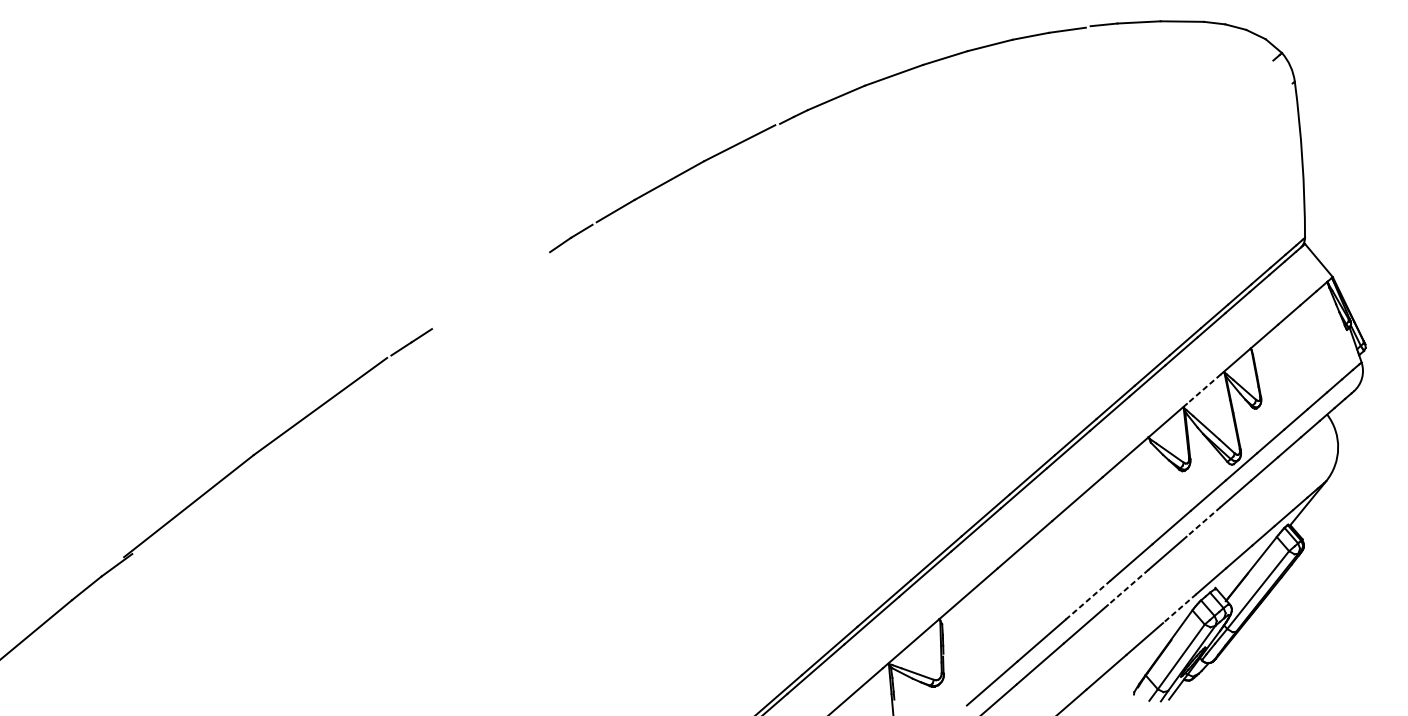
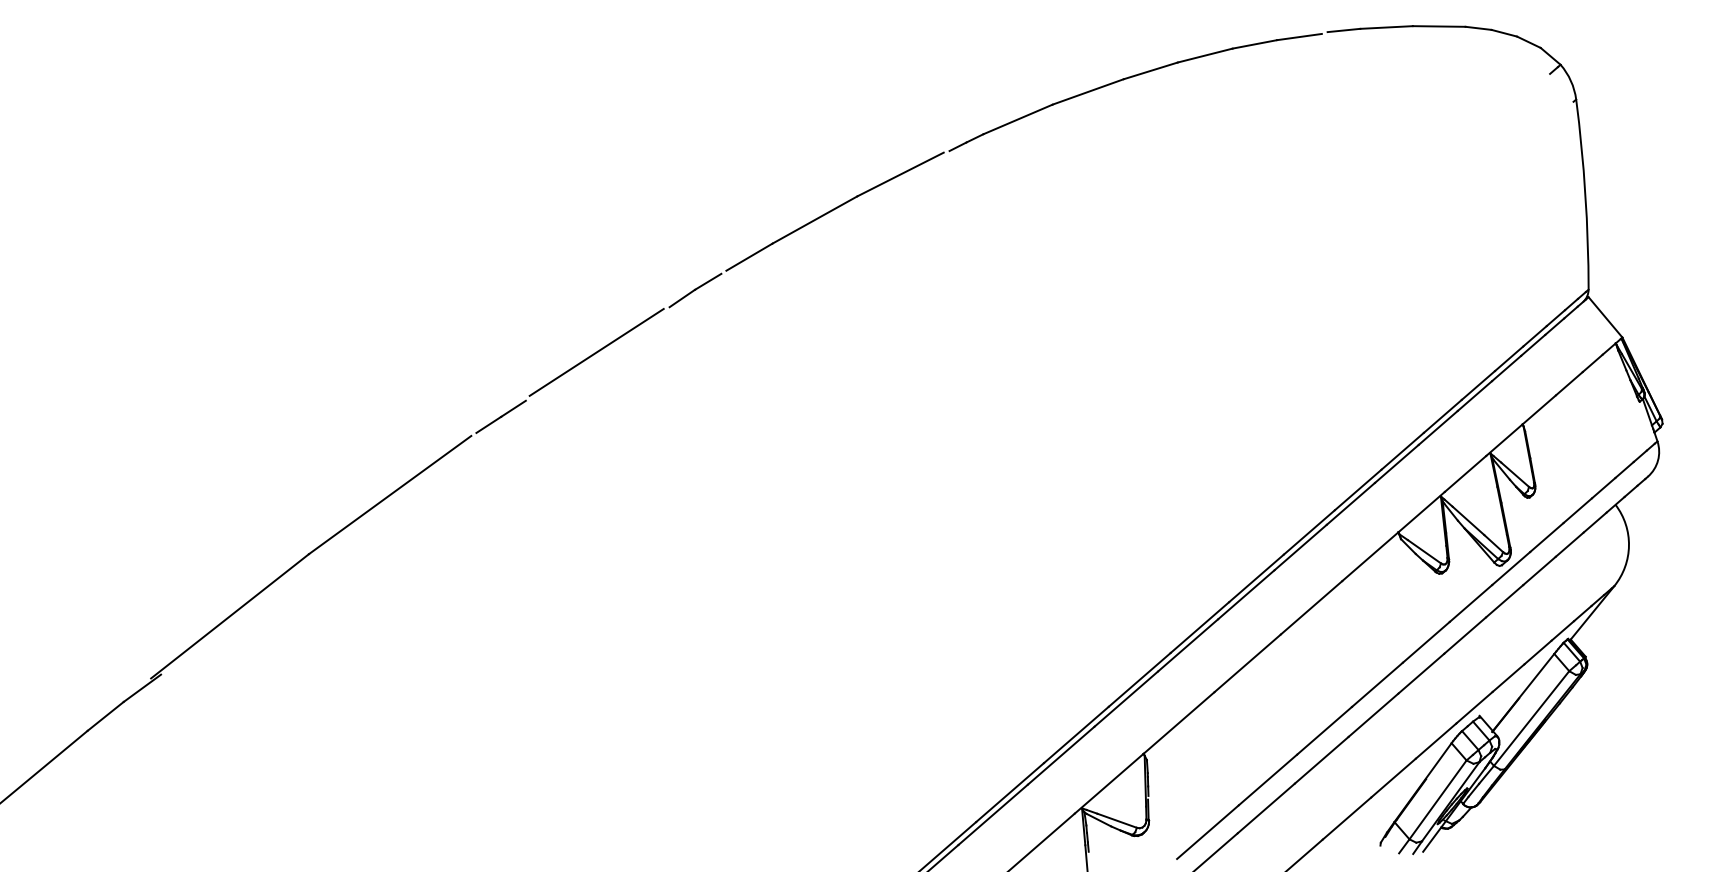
line: (489, 288) -> (596, 351), added
line: (1203, 389) -> (1465, 474), dashed -> solid
line: (1203, 521) -> (1465, 635), dashed -> solid
line: (1128, 587) -> (1373, 715), dashed -> solid
line: (1088, 599) -> (1324, 730), dashed -> solid
line: (1180, 608) -> (1436, 741), dashed -> solid

